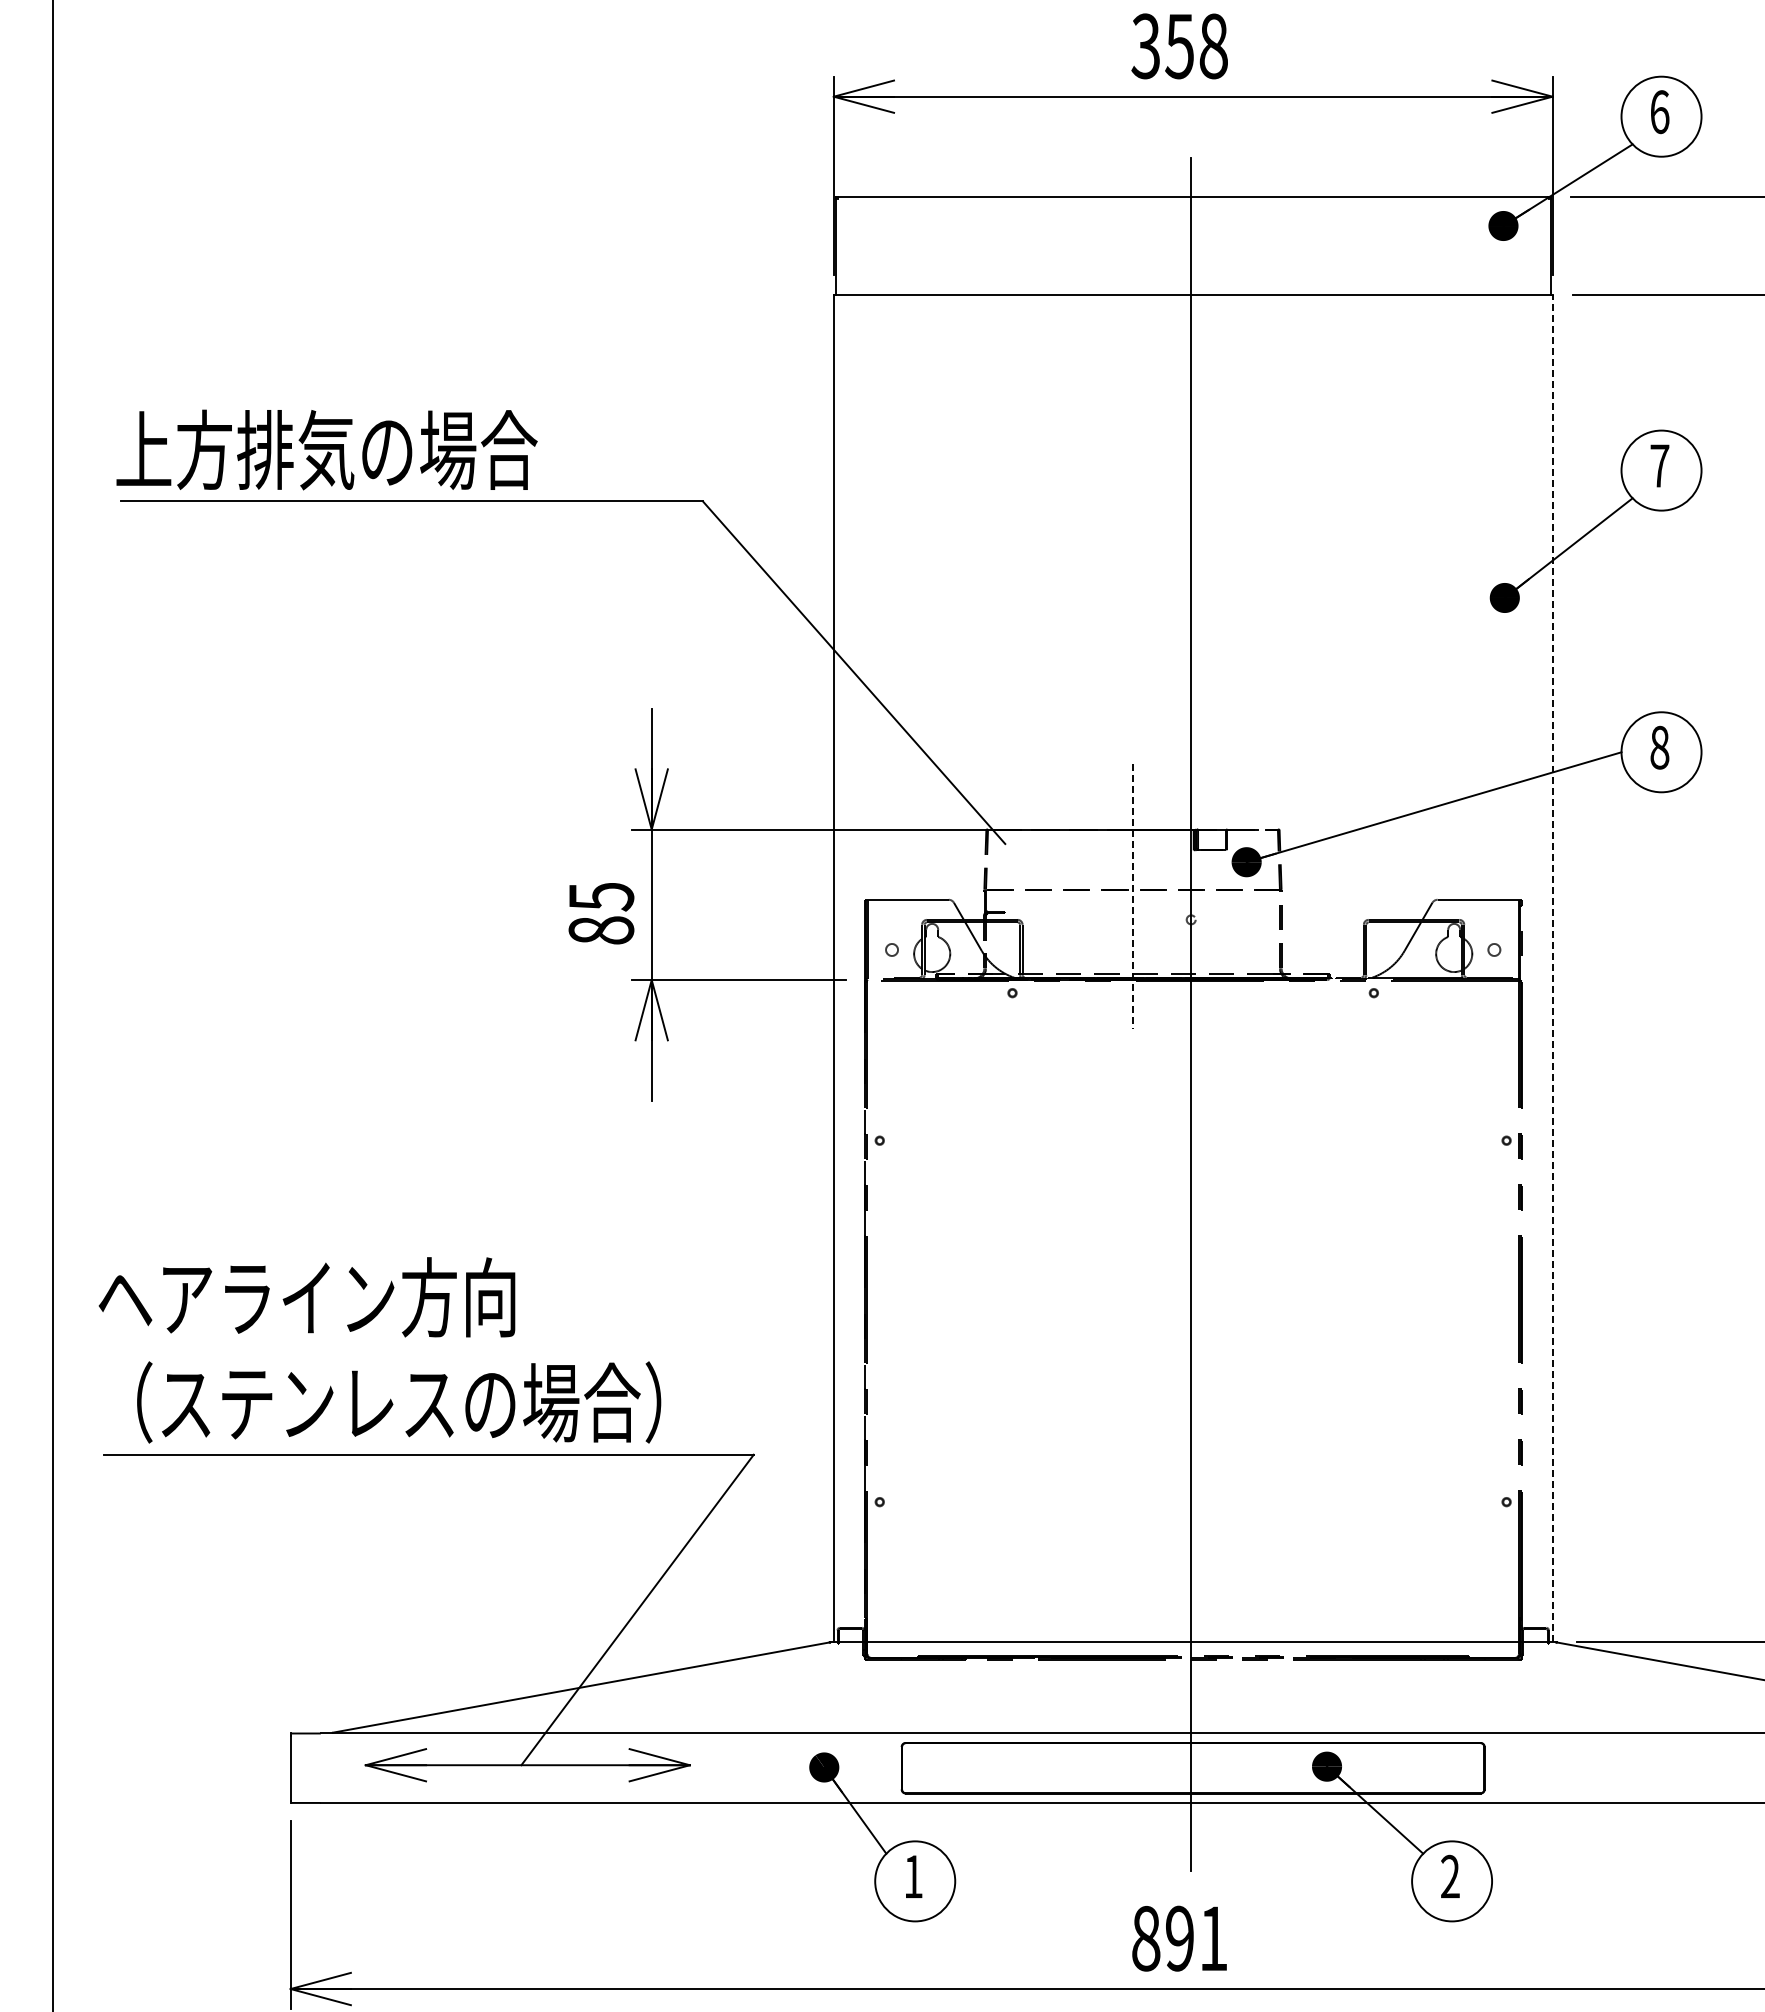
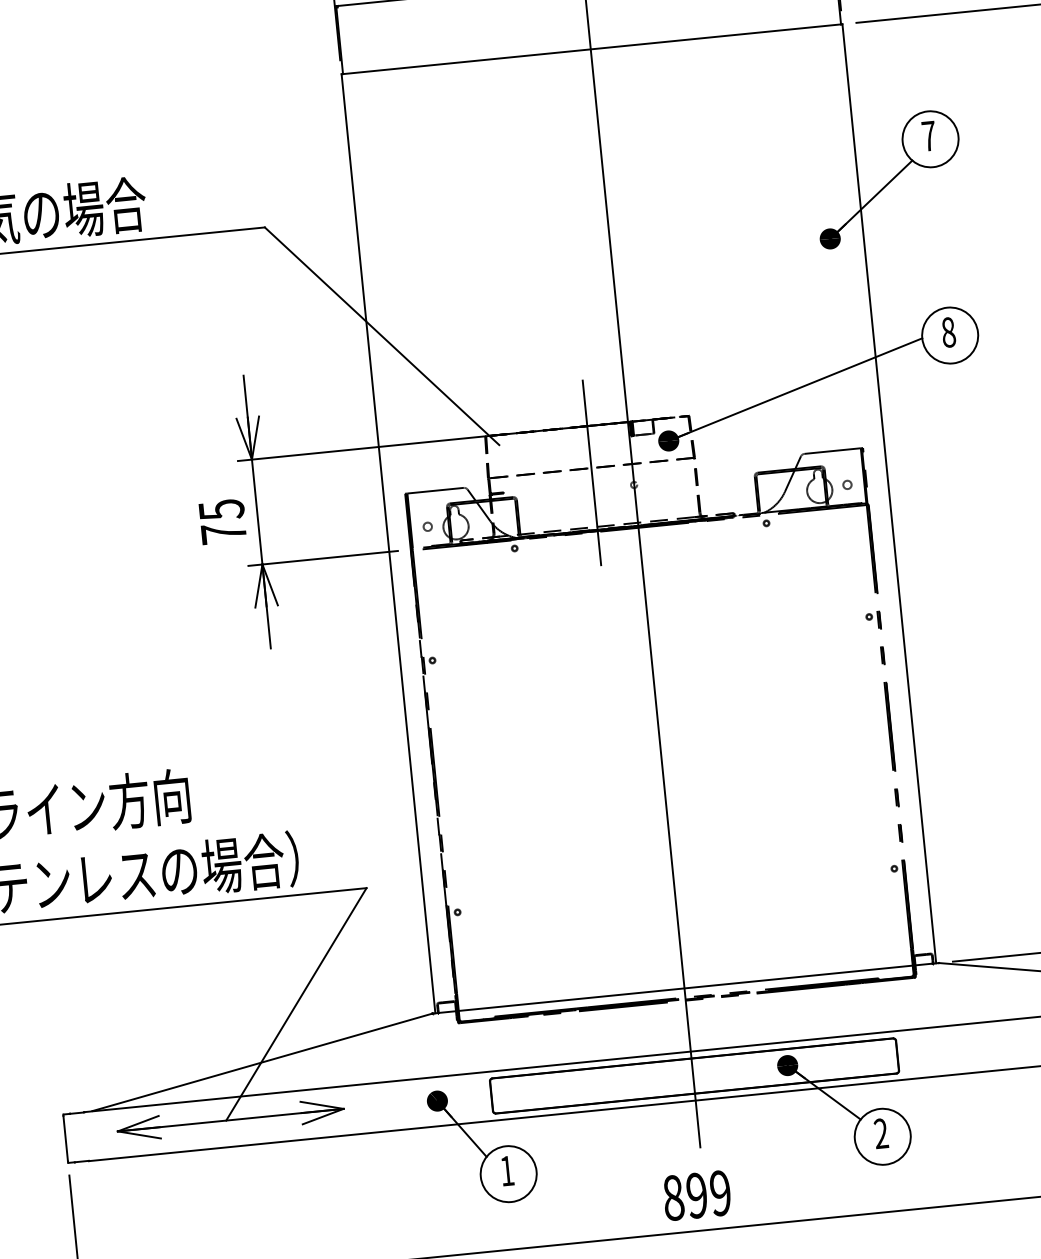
line: (1132, 897) -> (591, 473), dashed -> solid
text: (601, 930) -> (224, 533), 85 -> 75
line: (1552, 968) -> (889, 493), dashed -> solid
text: (1213, 1938) -> (720, 1193), 891 -> 899

